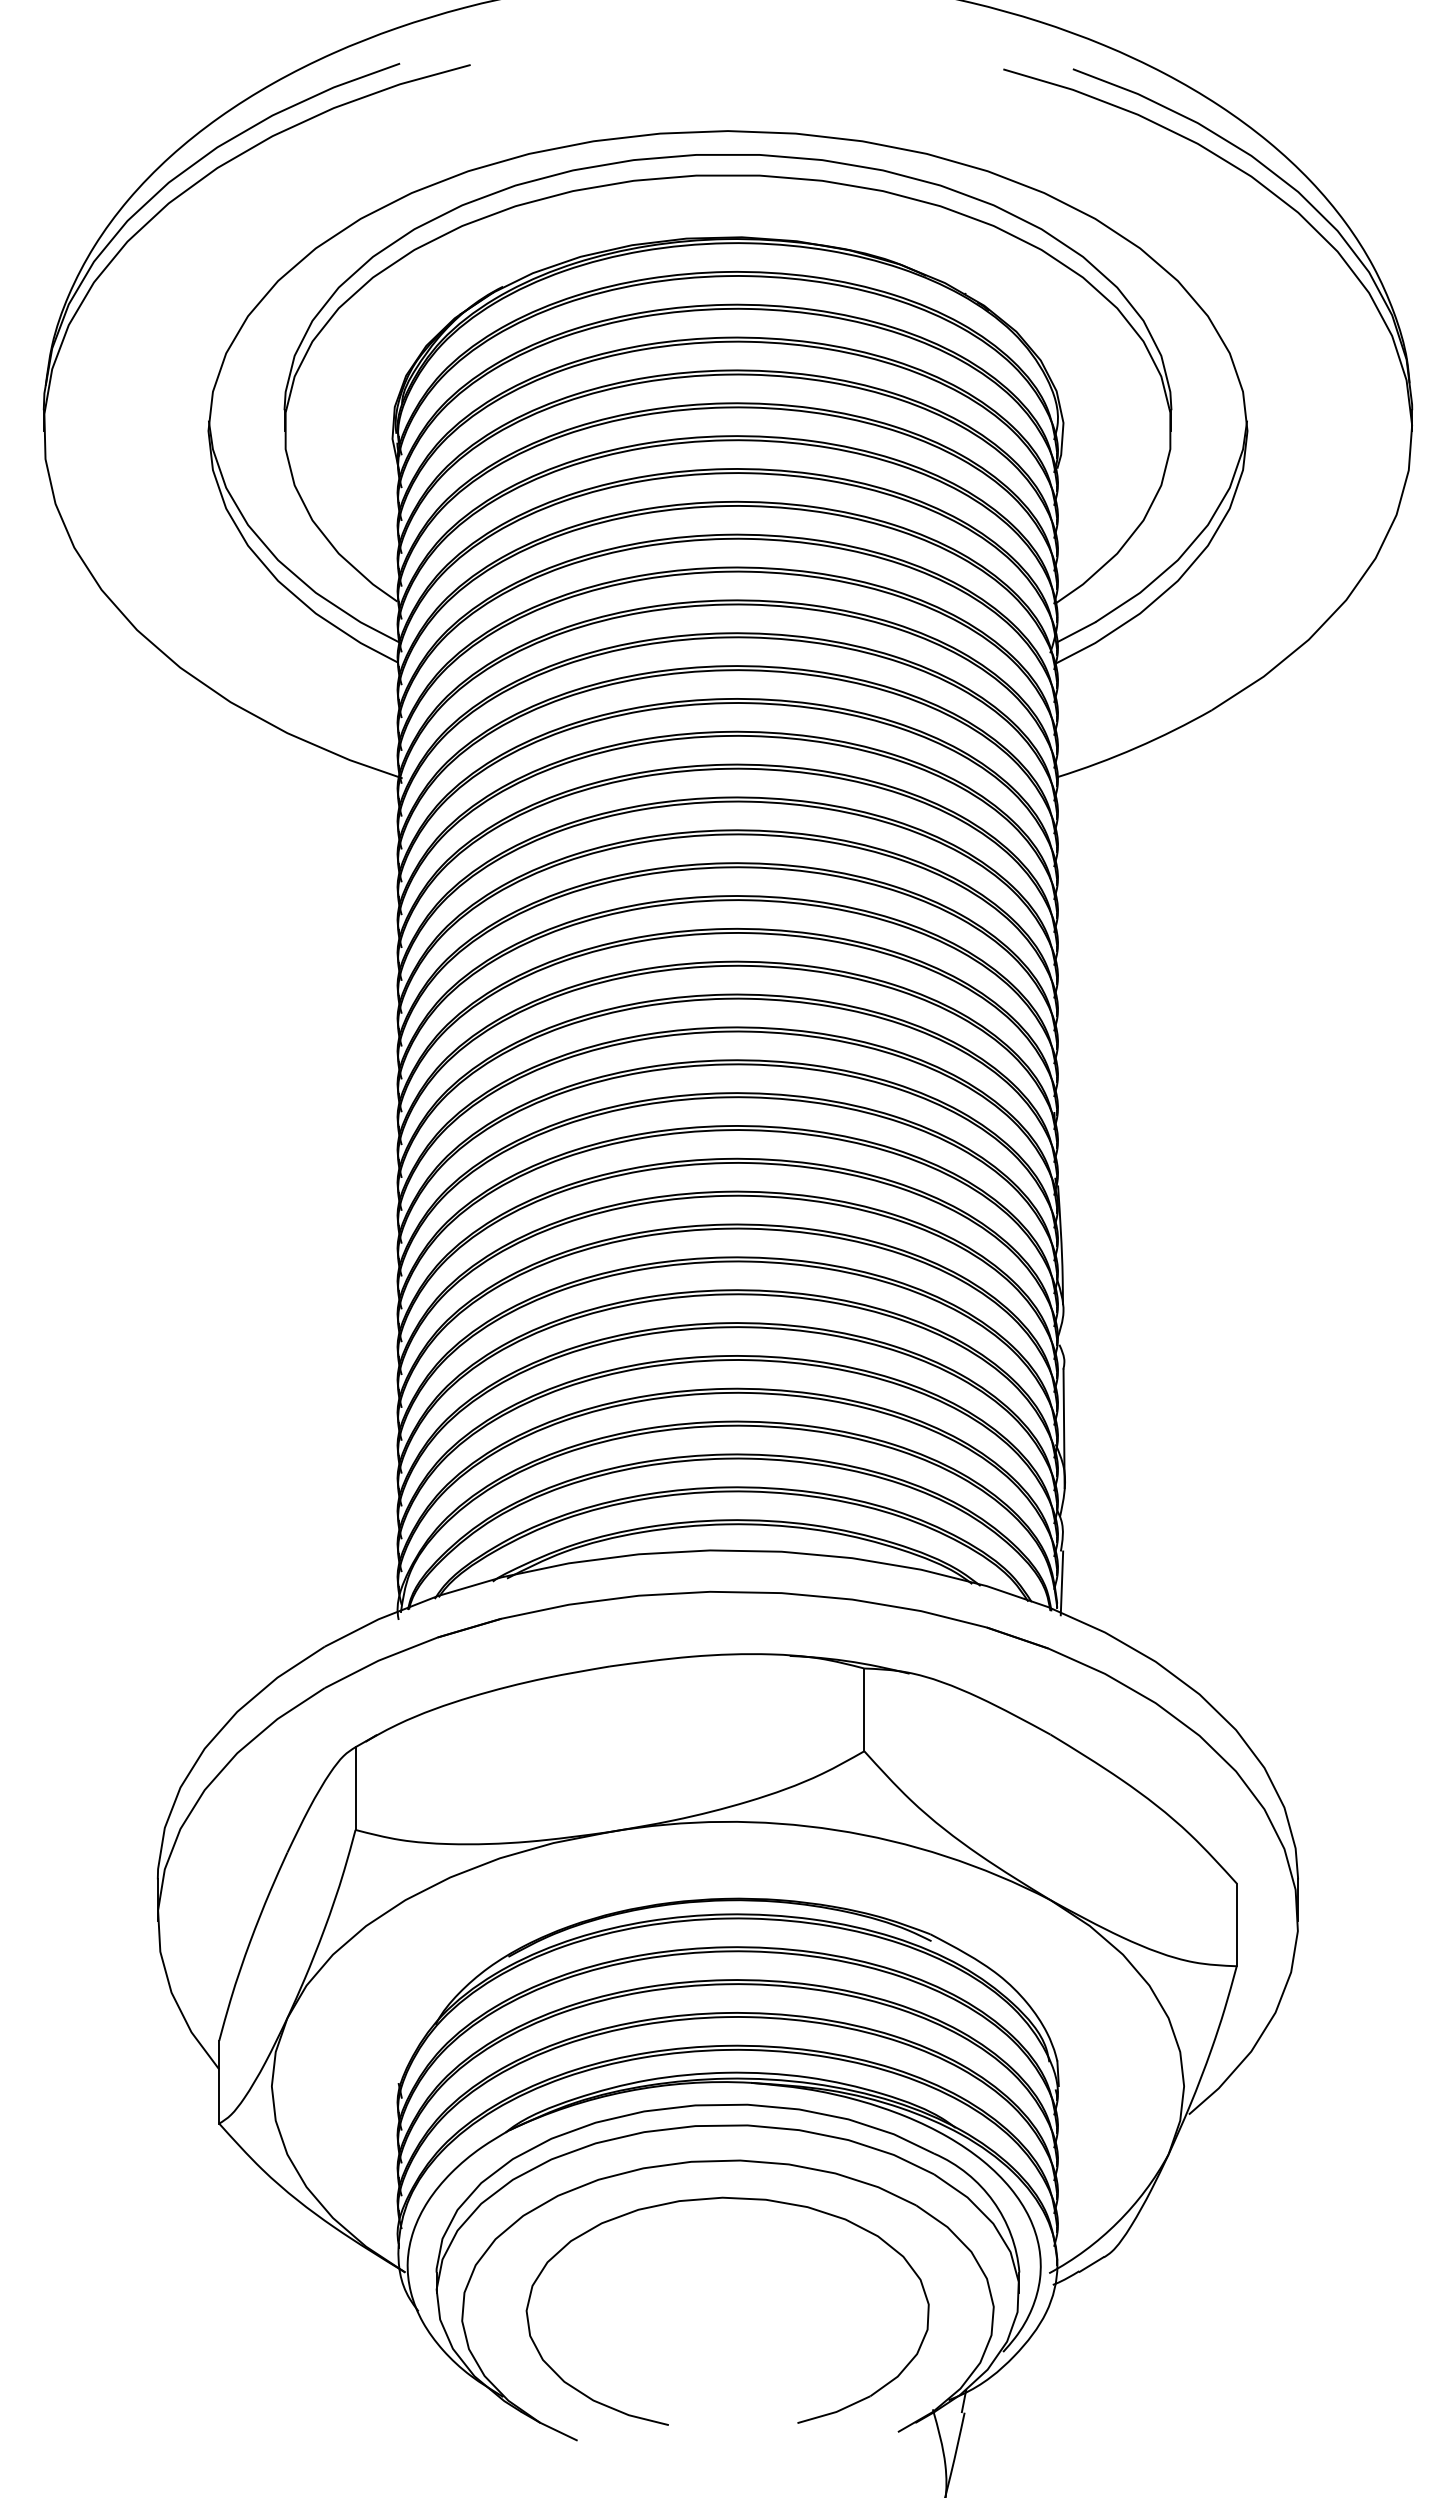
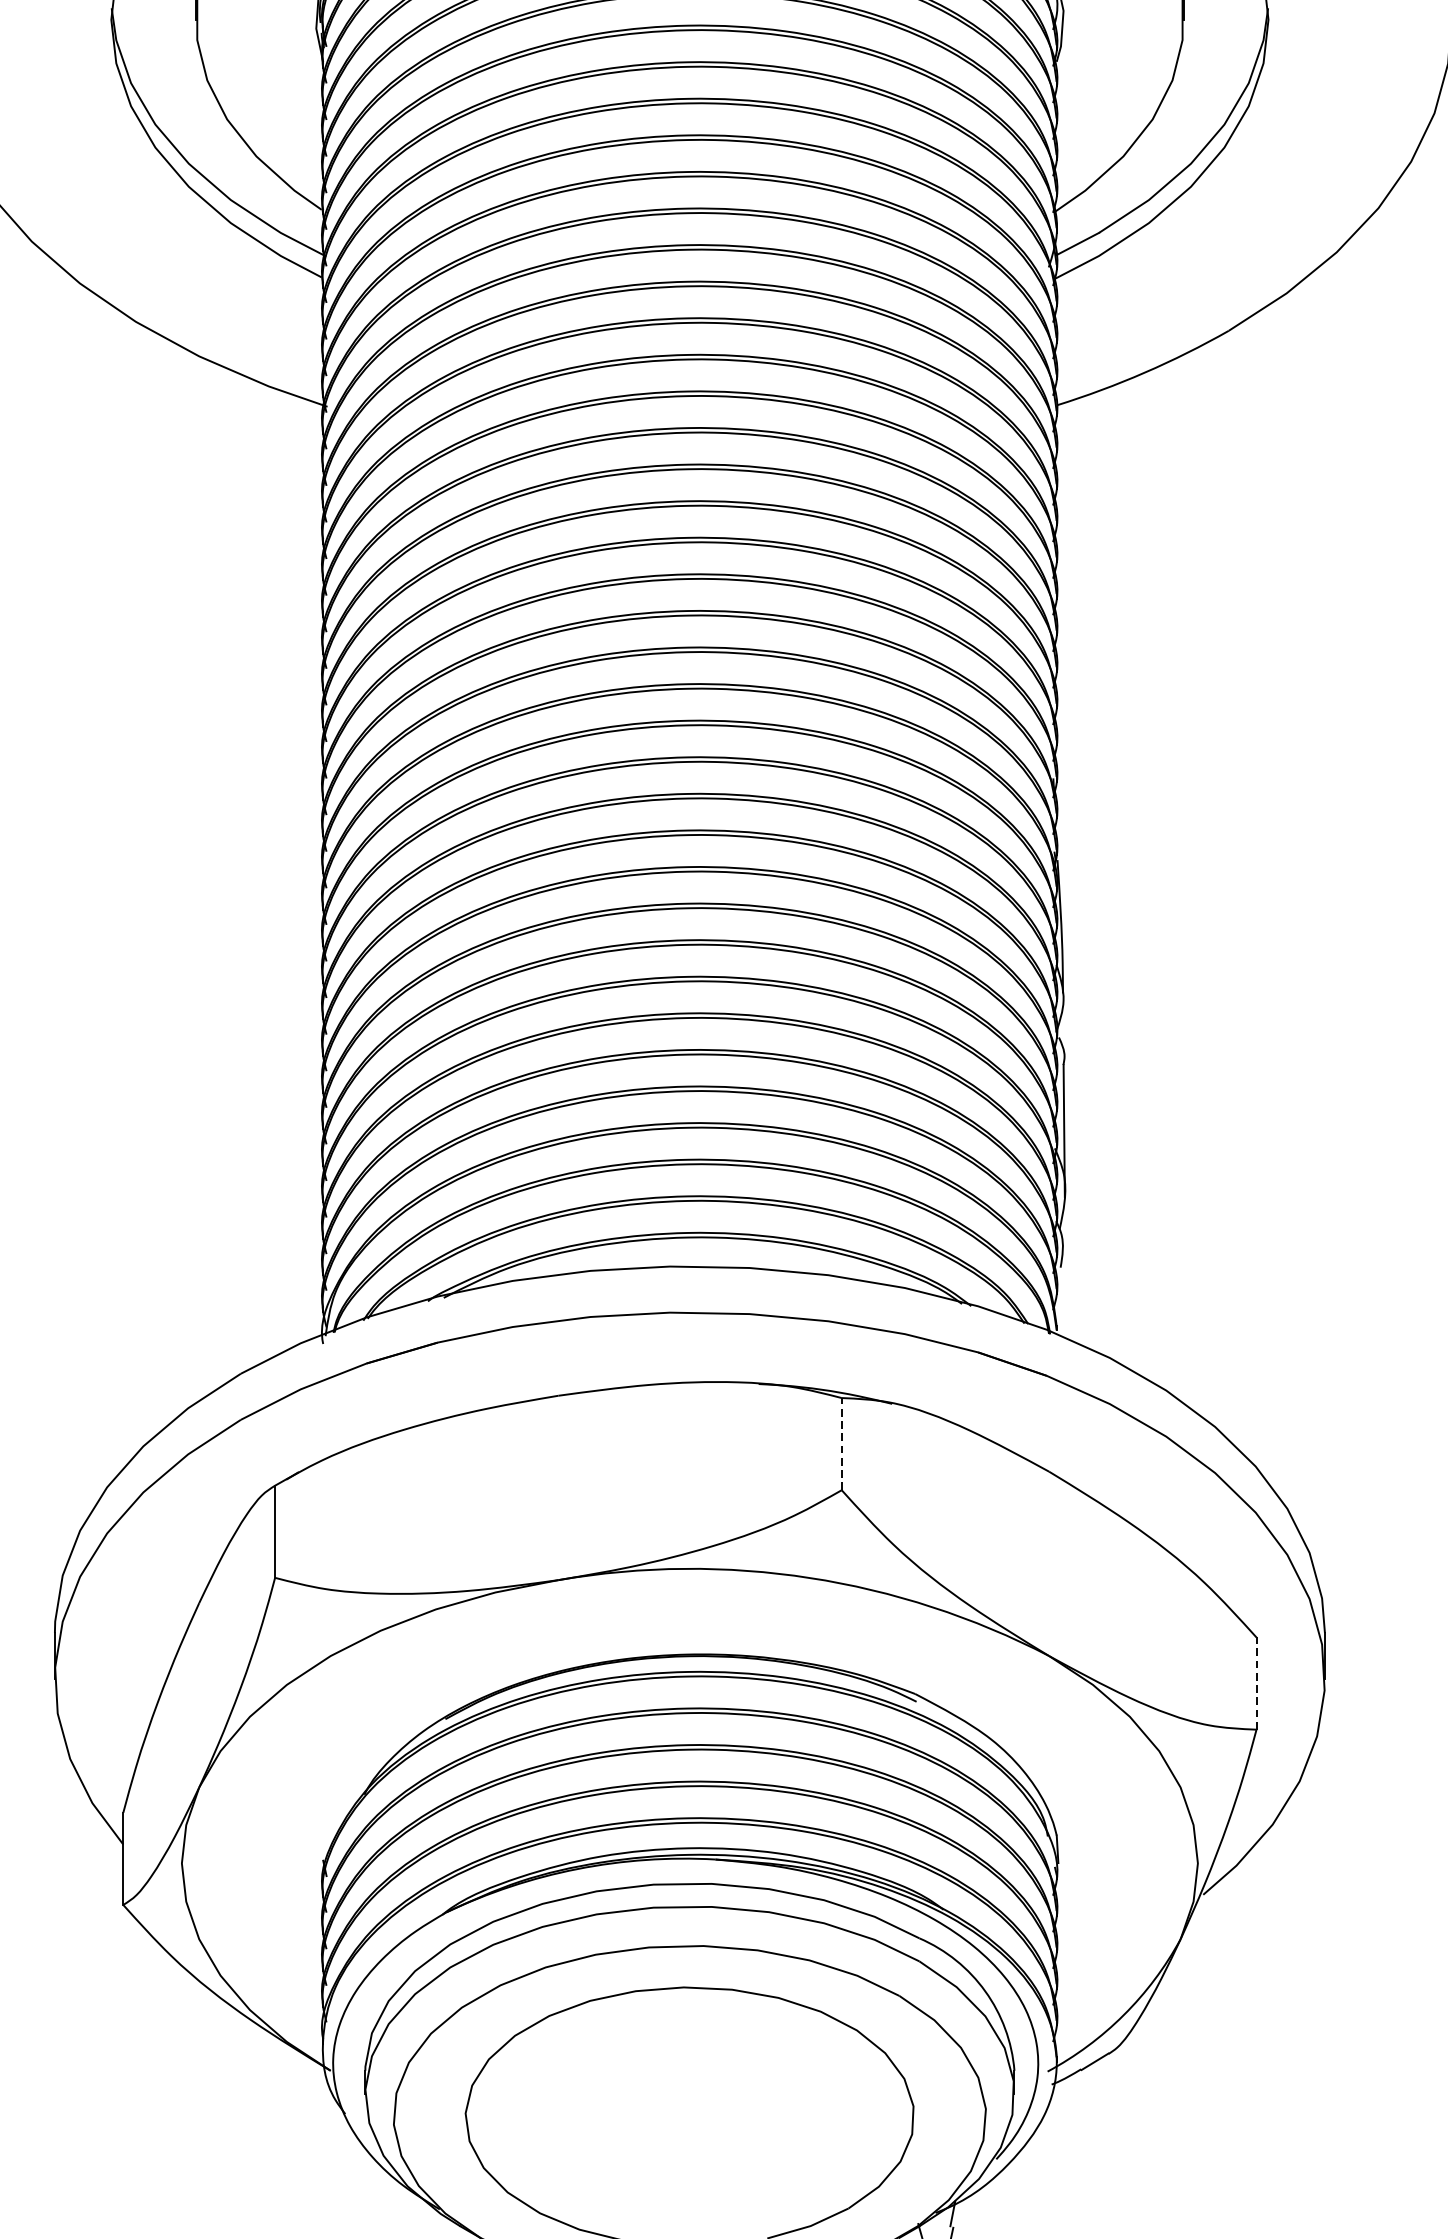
line: (1061, 1583) -> (1061, 1303), removed
line: (864, 1709) -> (841, 1443), solid -> dashed
line: (1236, 1924) -> (1256, 1683), solid -> dashed

